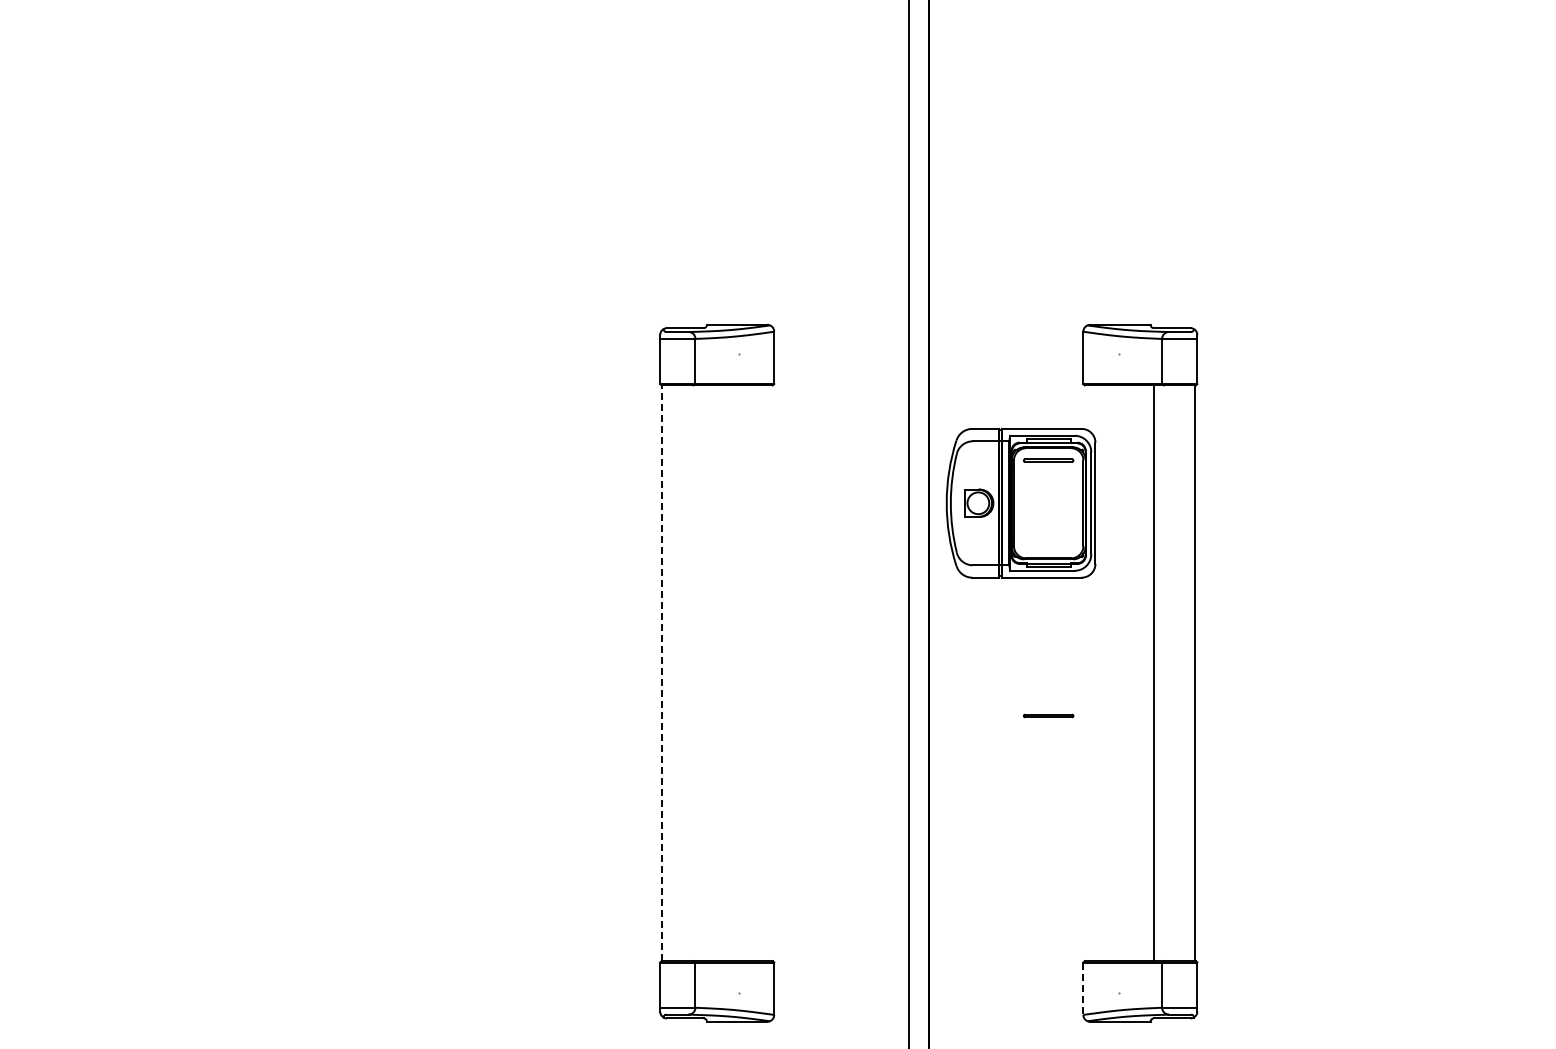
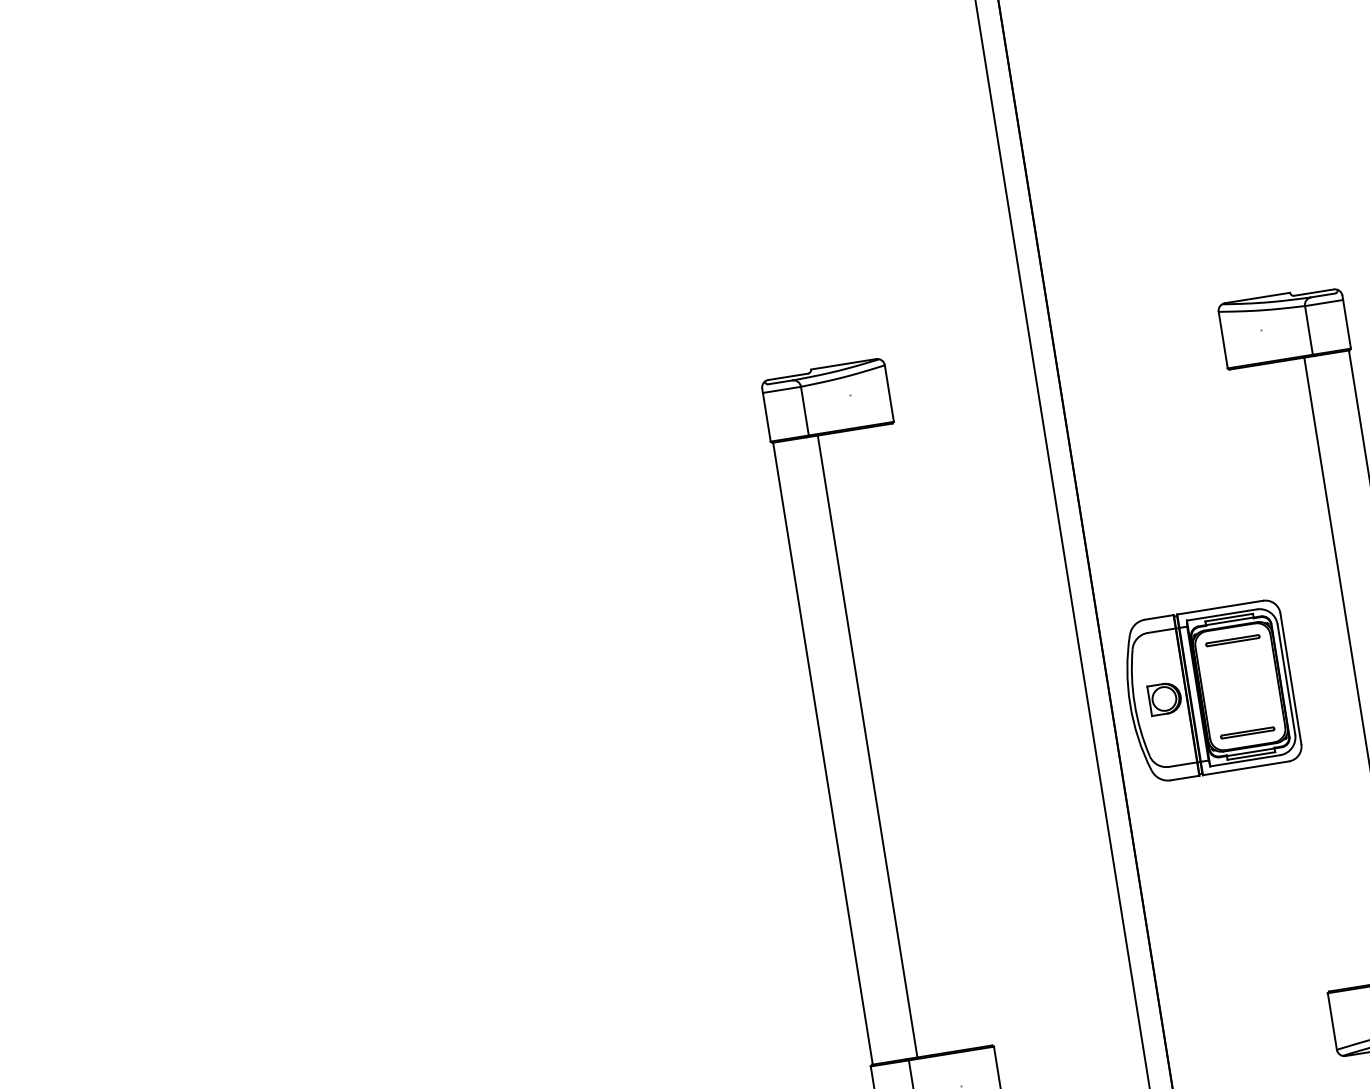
part: (1020, 503) -> (1209, 691), moved
line: (662, 673) -> (823, 753), dashed -> solid
line: (703, 673) -> (867, 746), added
line: (1083, 989) -> (1332, 1022), dashed -> solid

